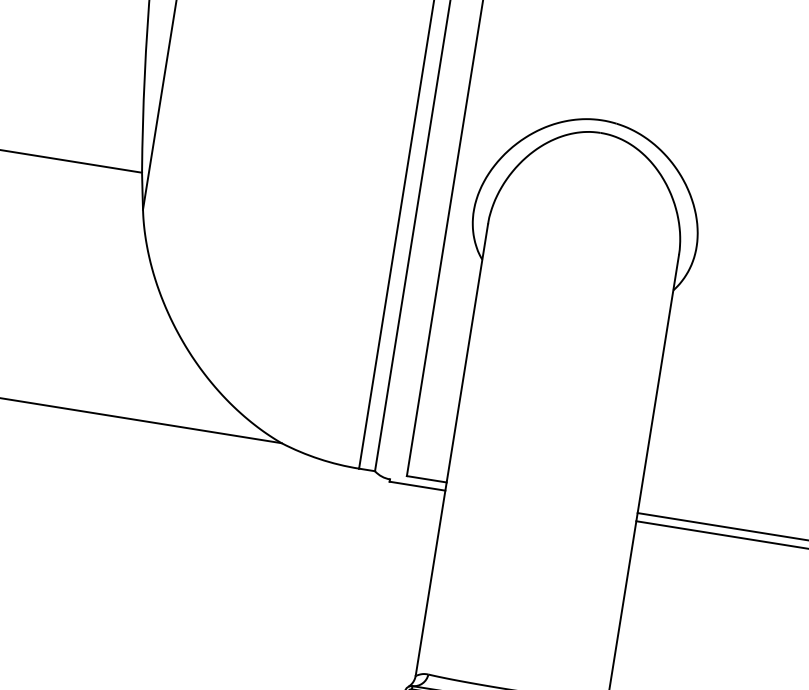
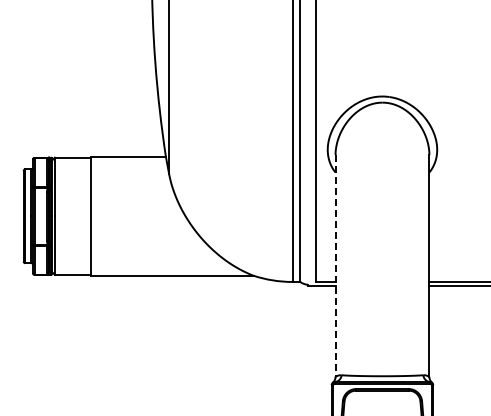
line: (451, 449) -> (335, 265), solid -> dashed

